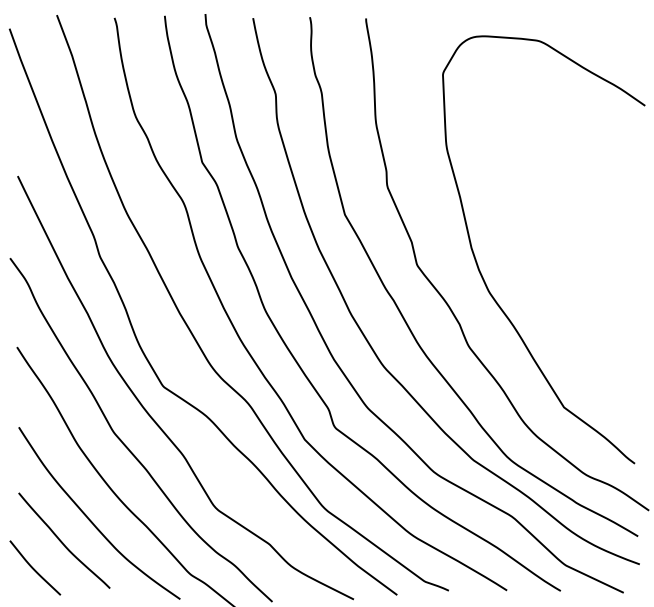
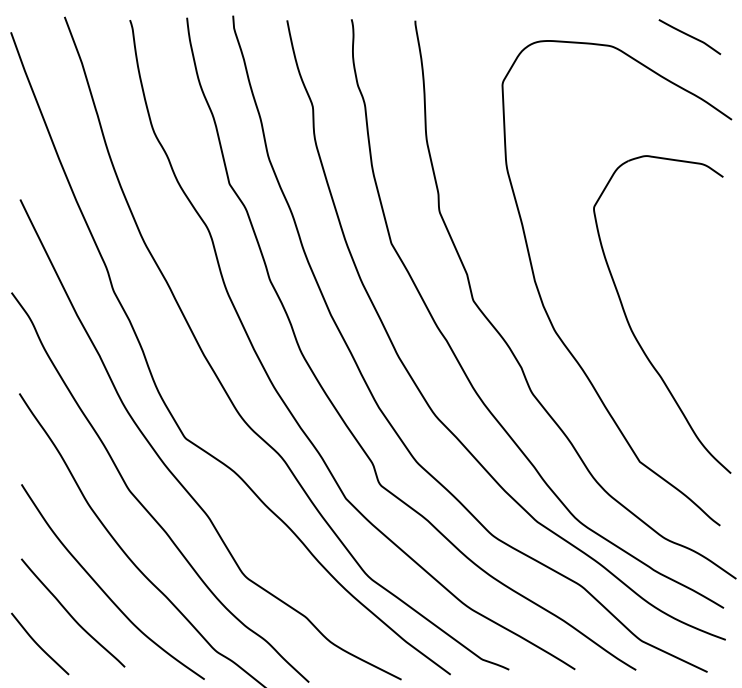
curve: (607, 32) -> (689, 36), added
part: (557, 290) -> (632, 329), added

